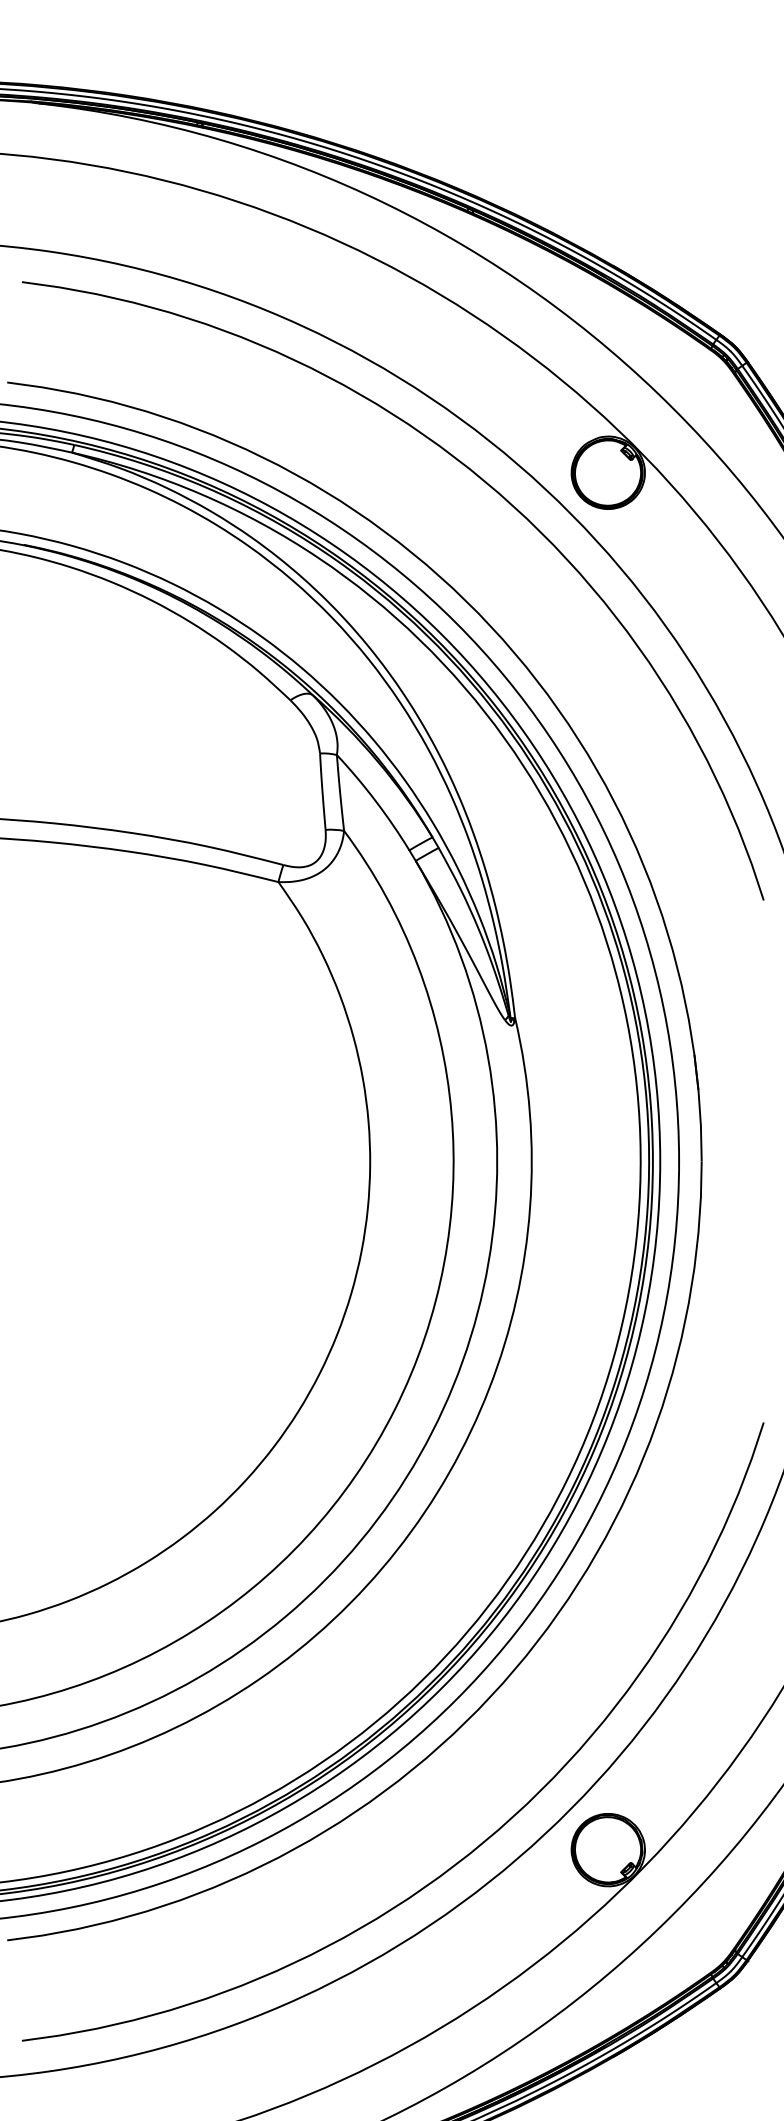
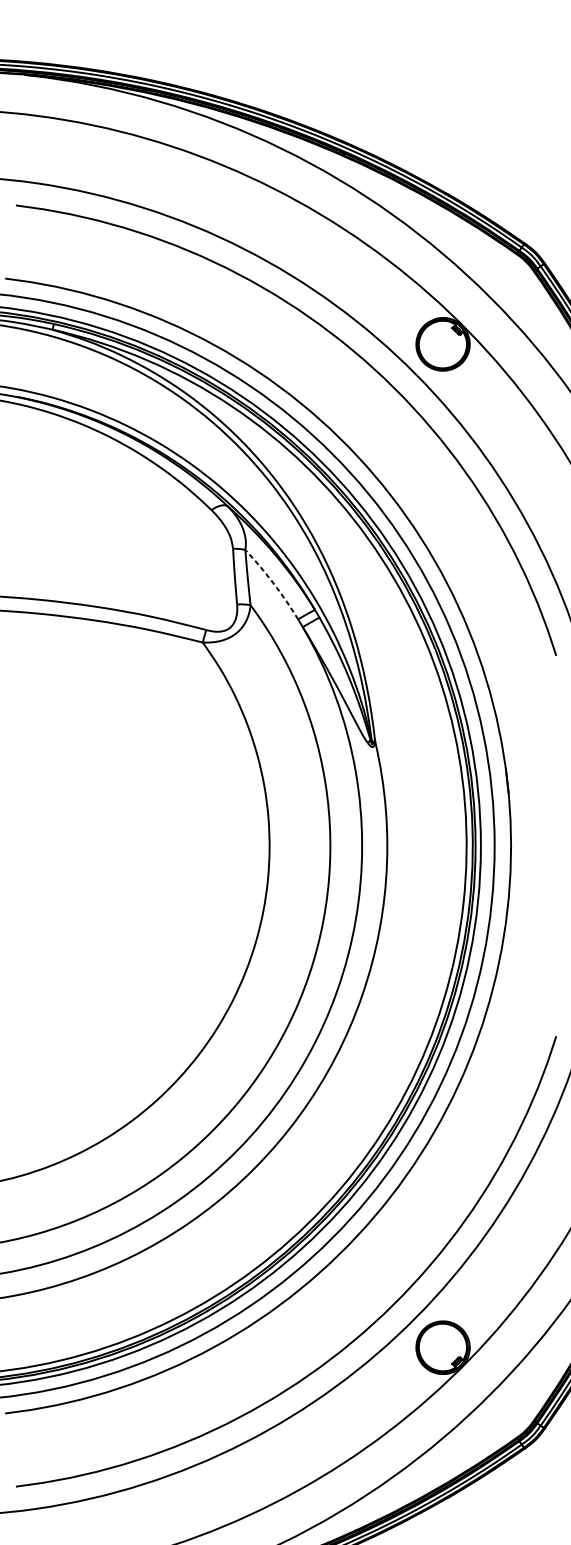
arc: (375, 800) -> (273, 583), solid -> dashed

